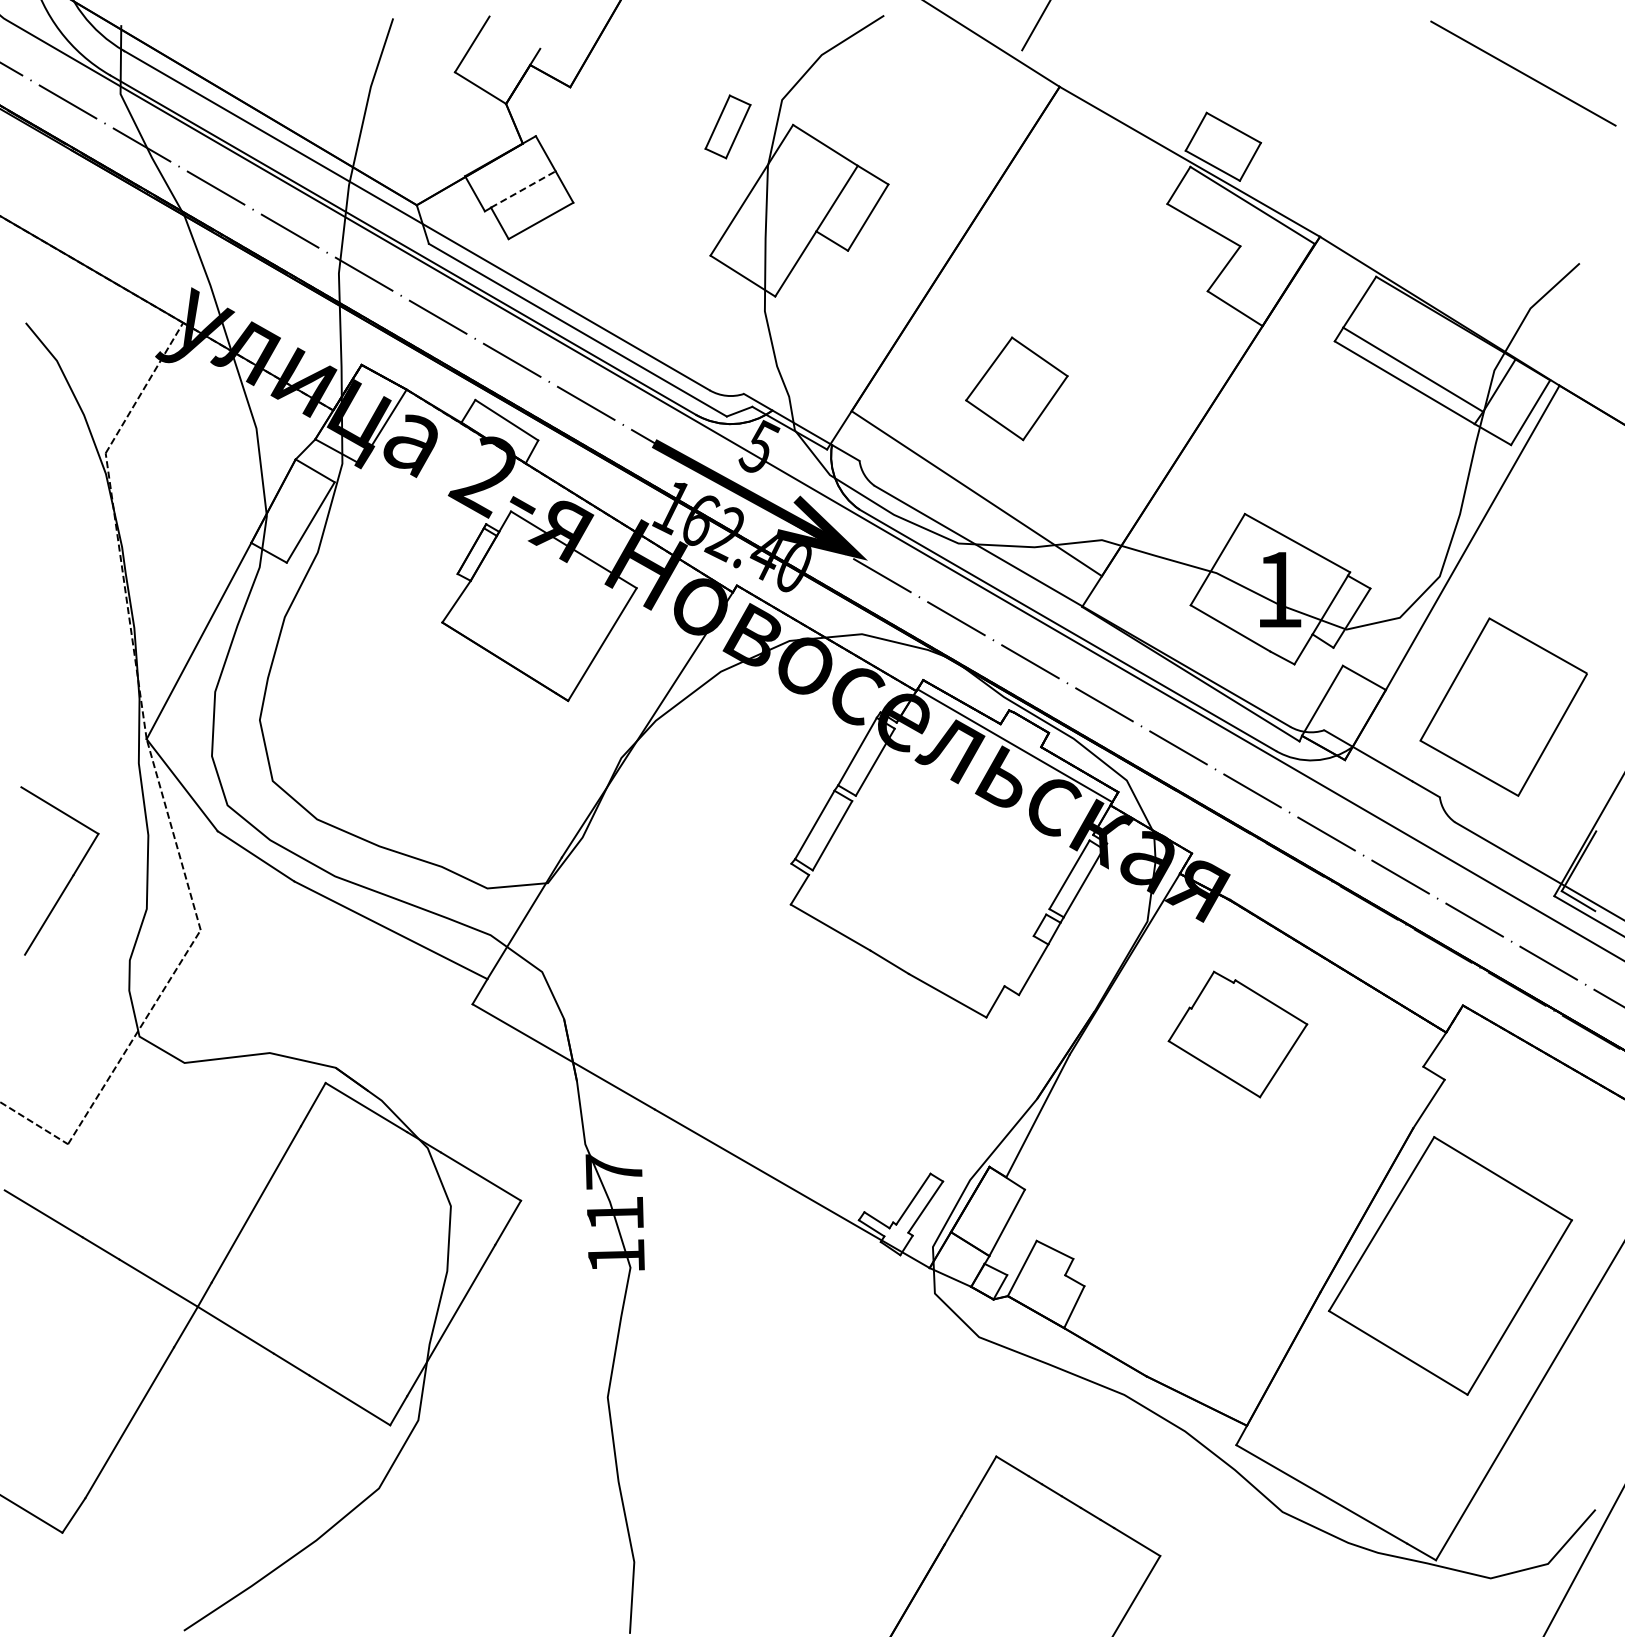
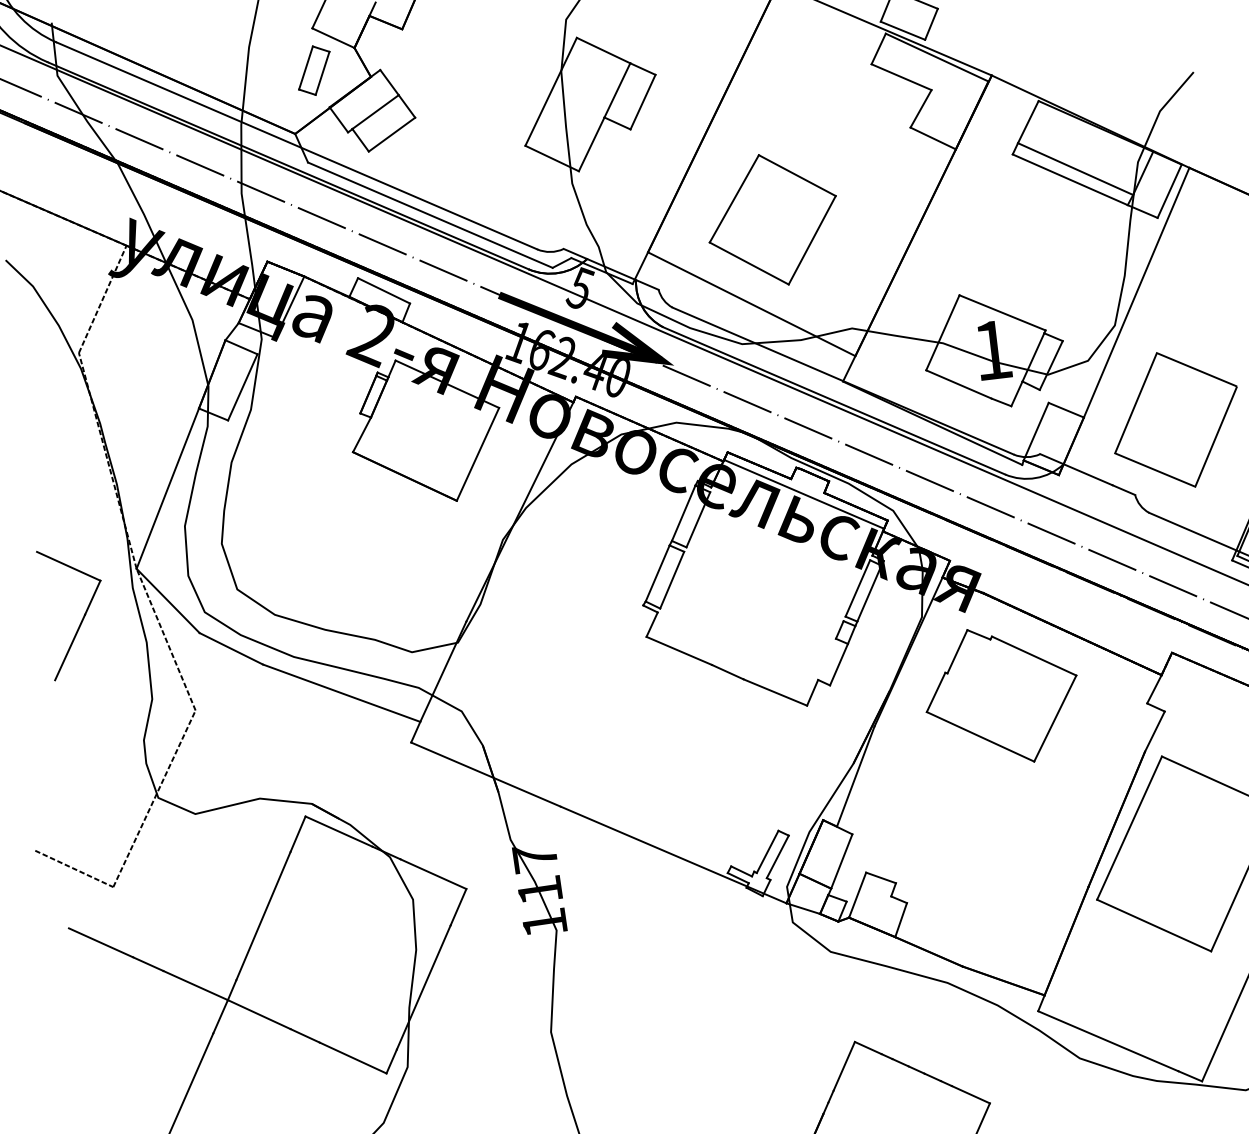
part: (727, 126) -> (313, 70), moved
line: (523, 189) -> (375, 112), dashed -> solid
part: (1016, 388) -> (772, 219), size x1.67
part: (71, 876) -> (83, 615), moved
part: (1237, 1034) -> (1001, 695), size x1.43

